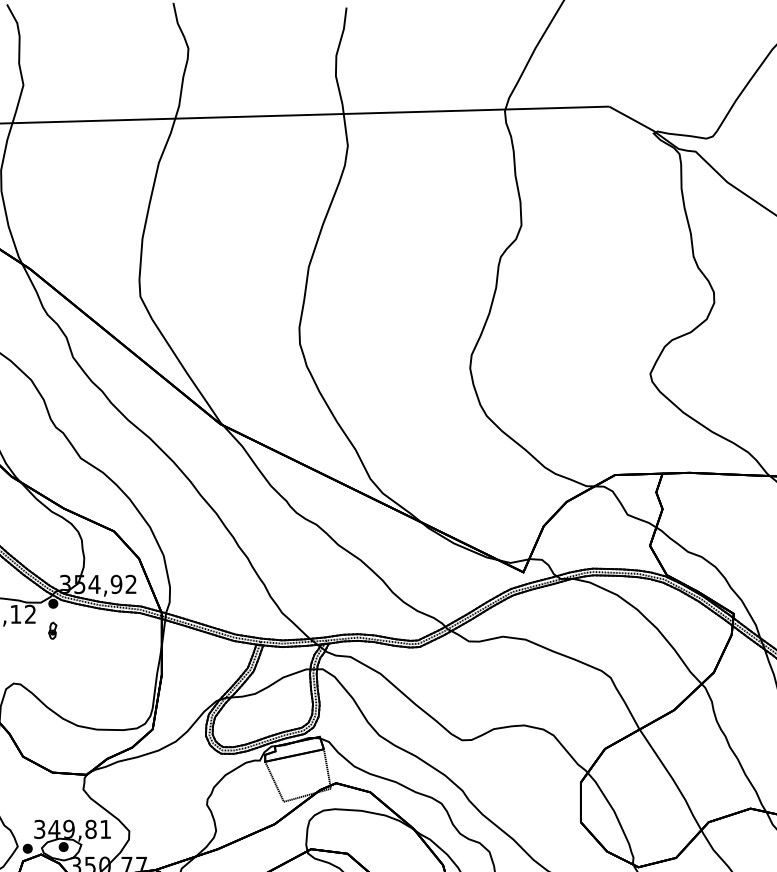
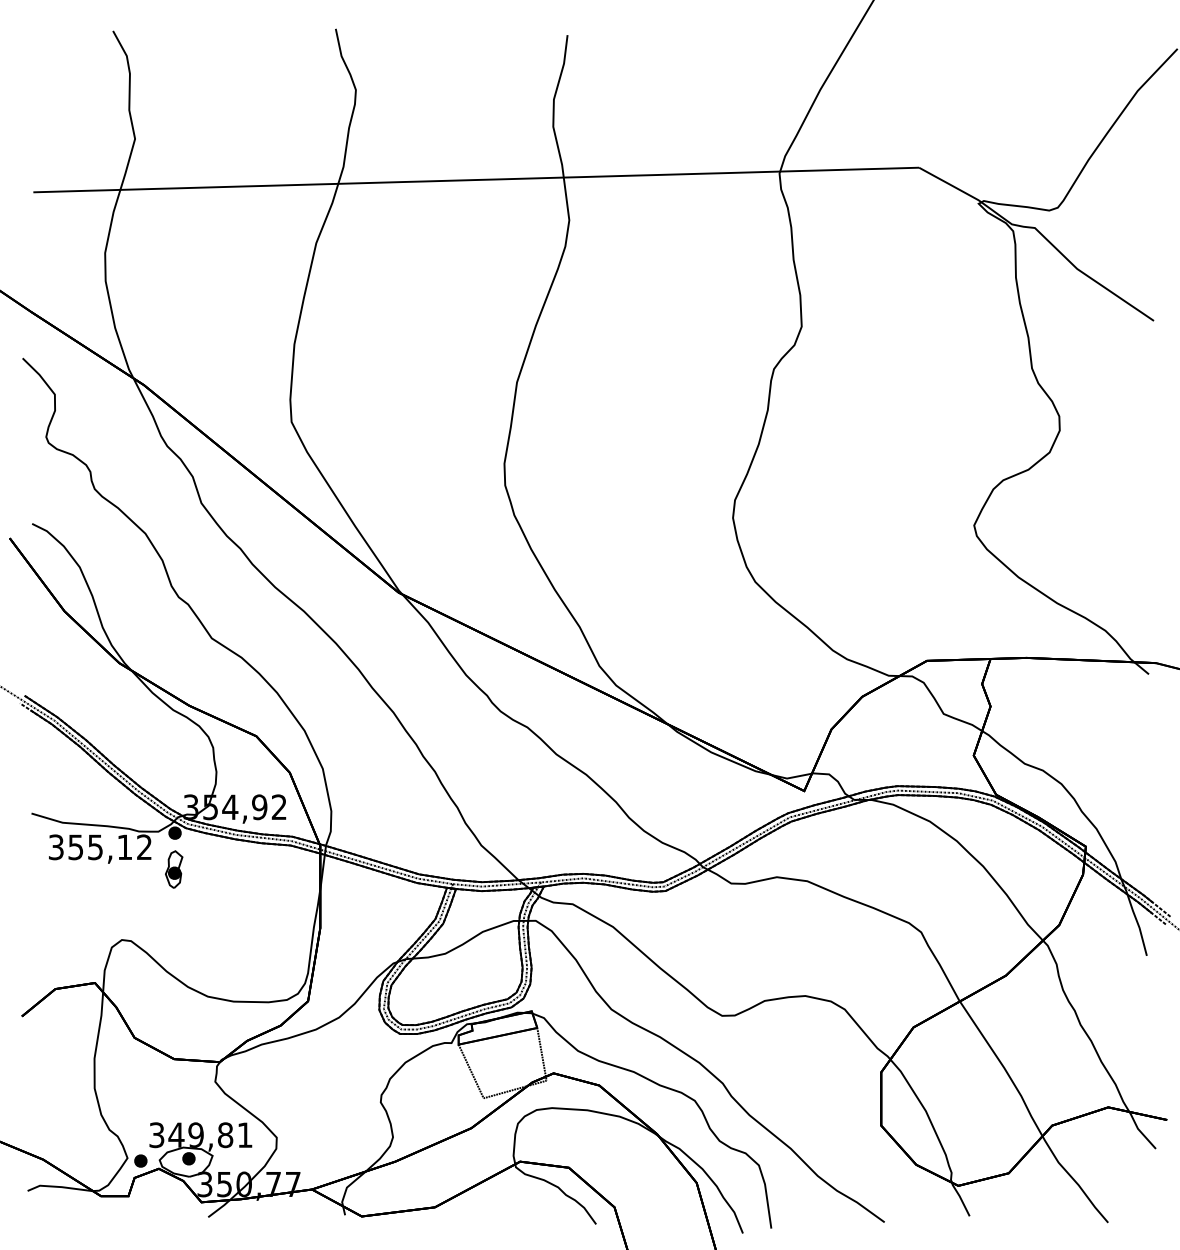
part: (52, 630) -> (174, 869), size x1.67

